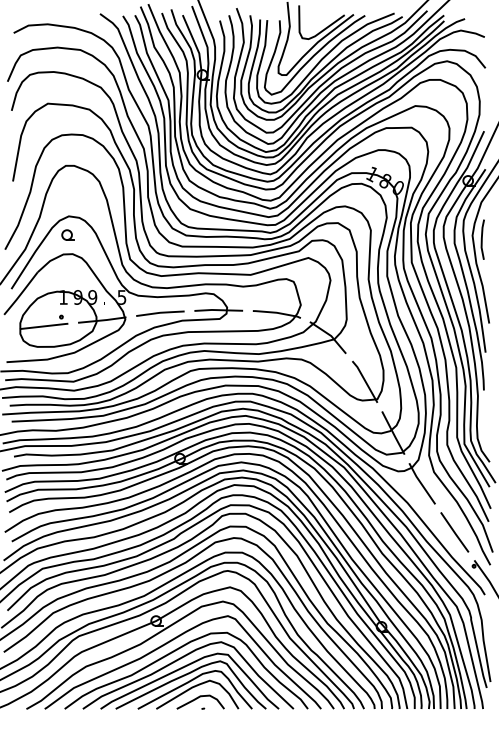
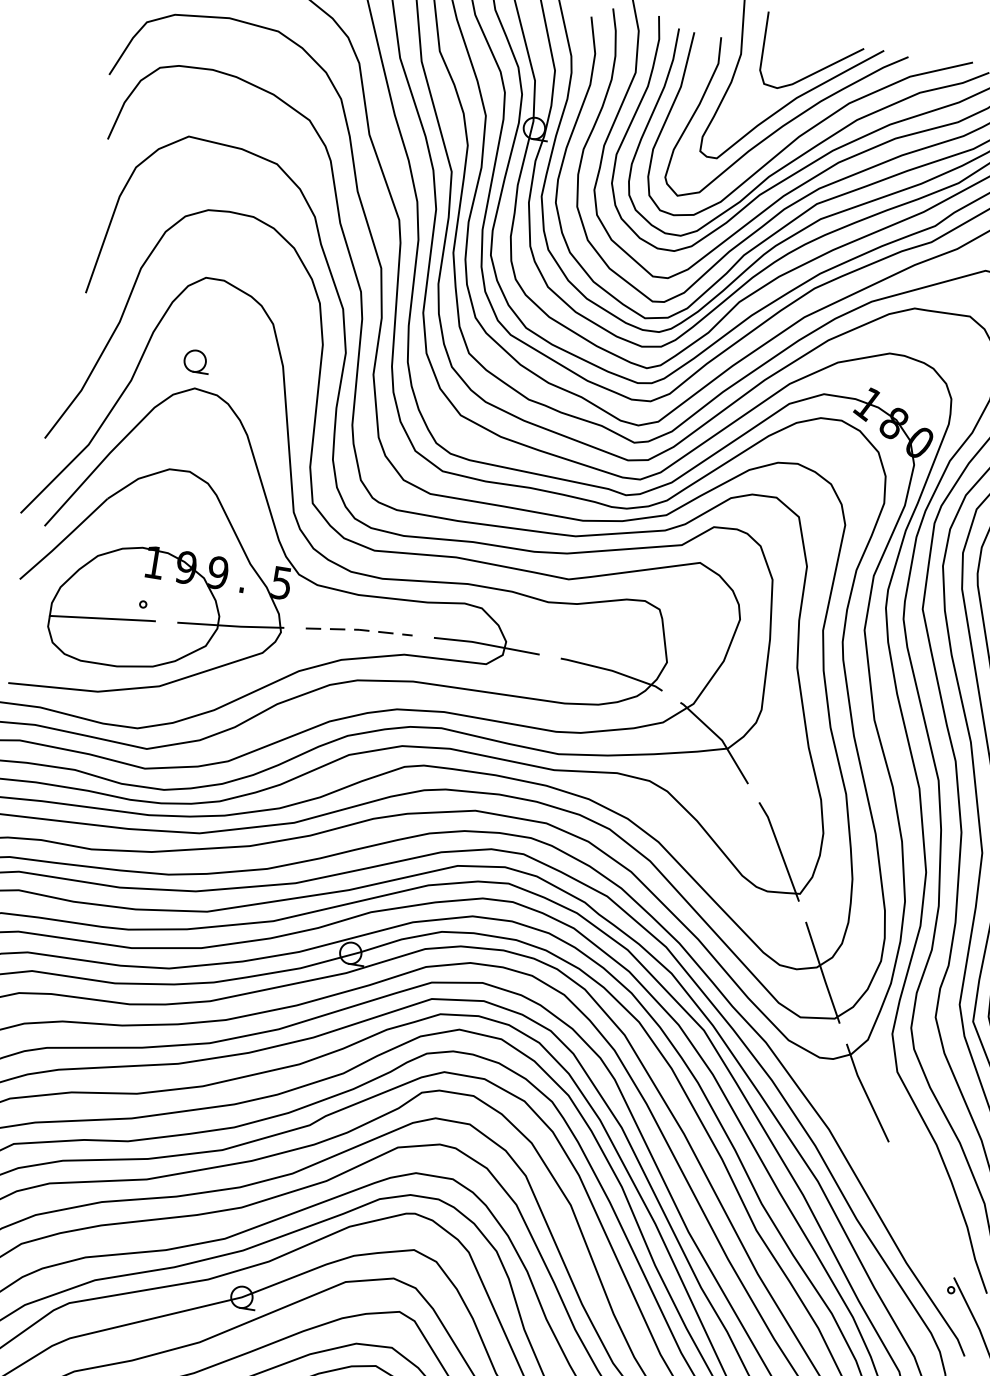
part: (67, 234) -> (196, 360), moved
line: (160, 312) -> (359, 629), solid -> dashed
line: (454, 532) -> (920, 1210), removed

